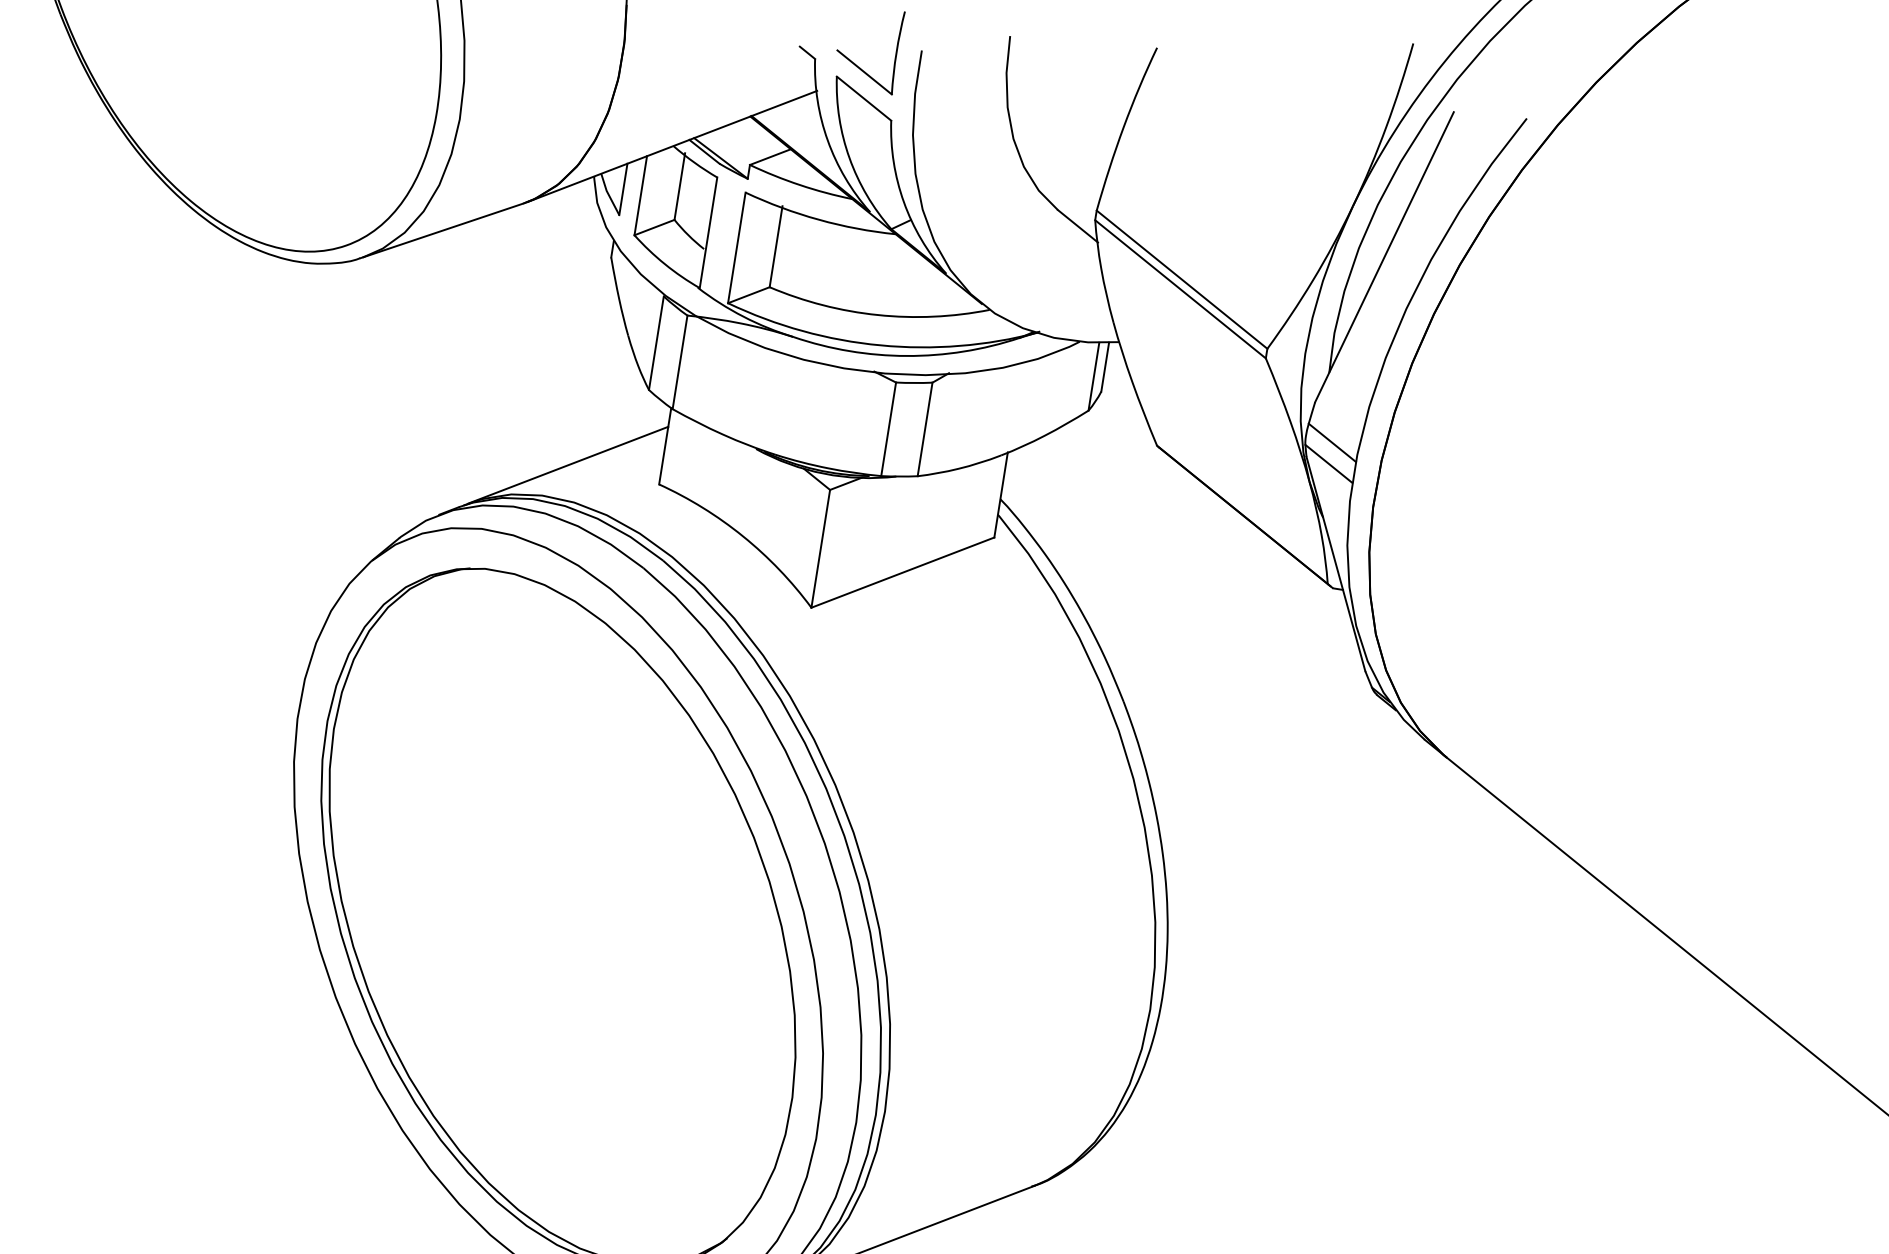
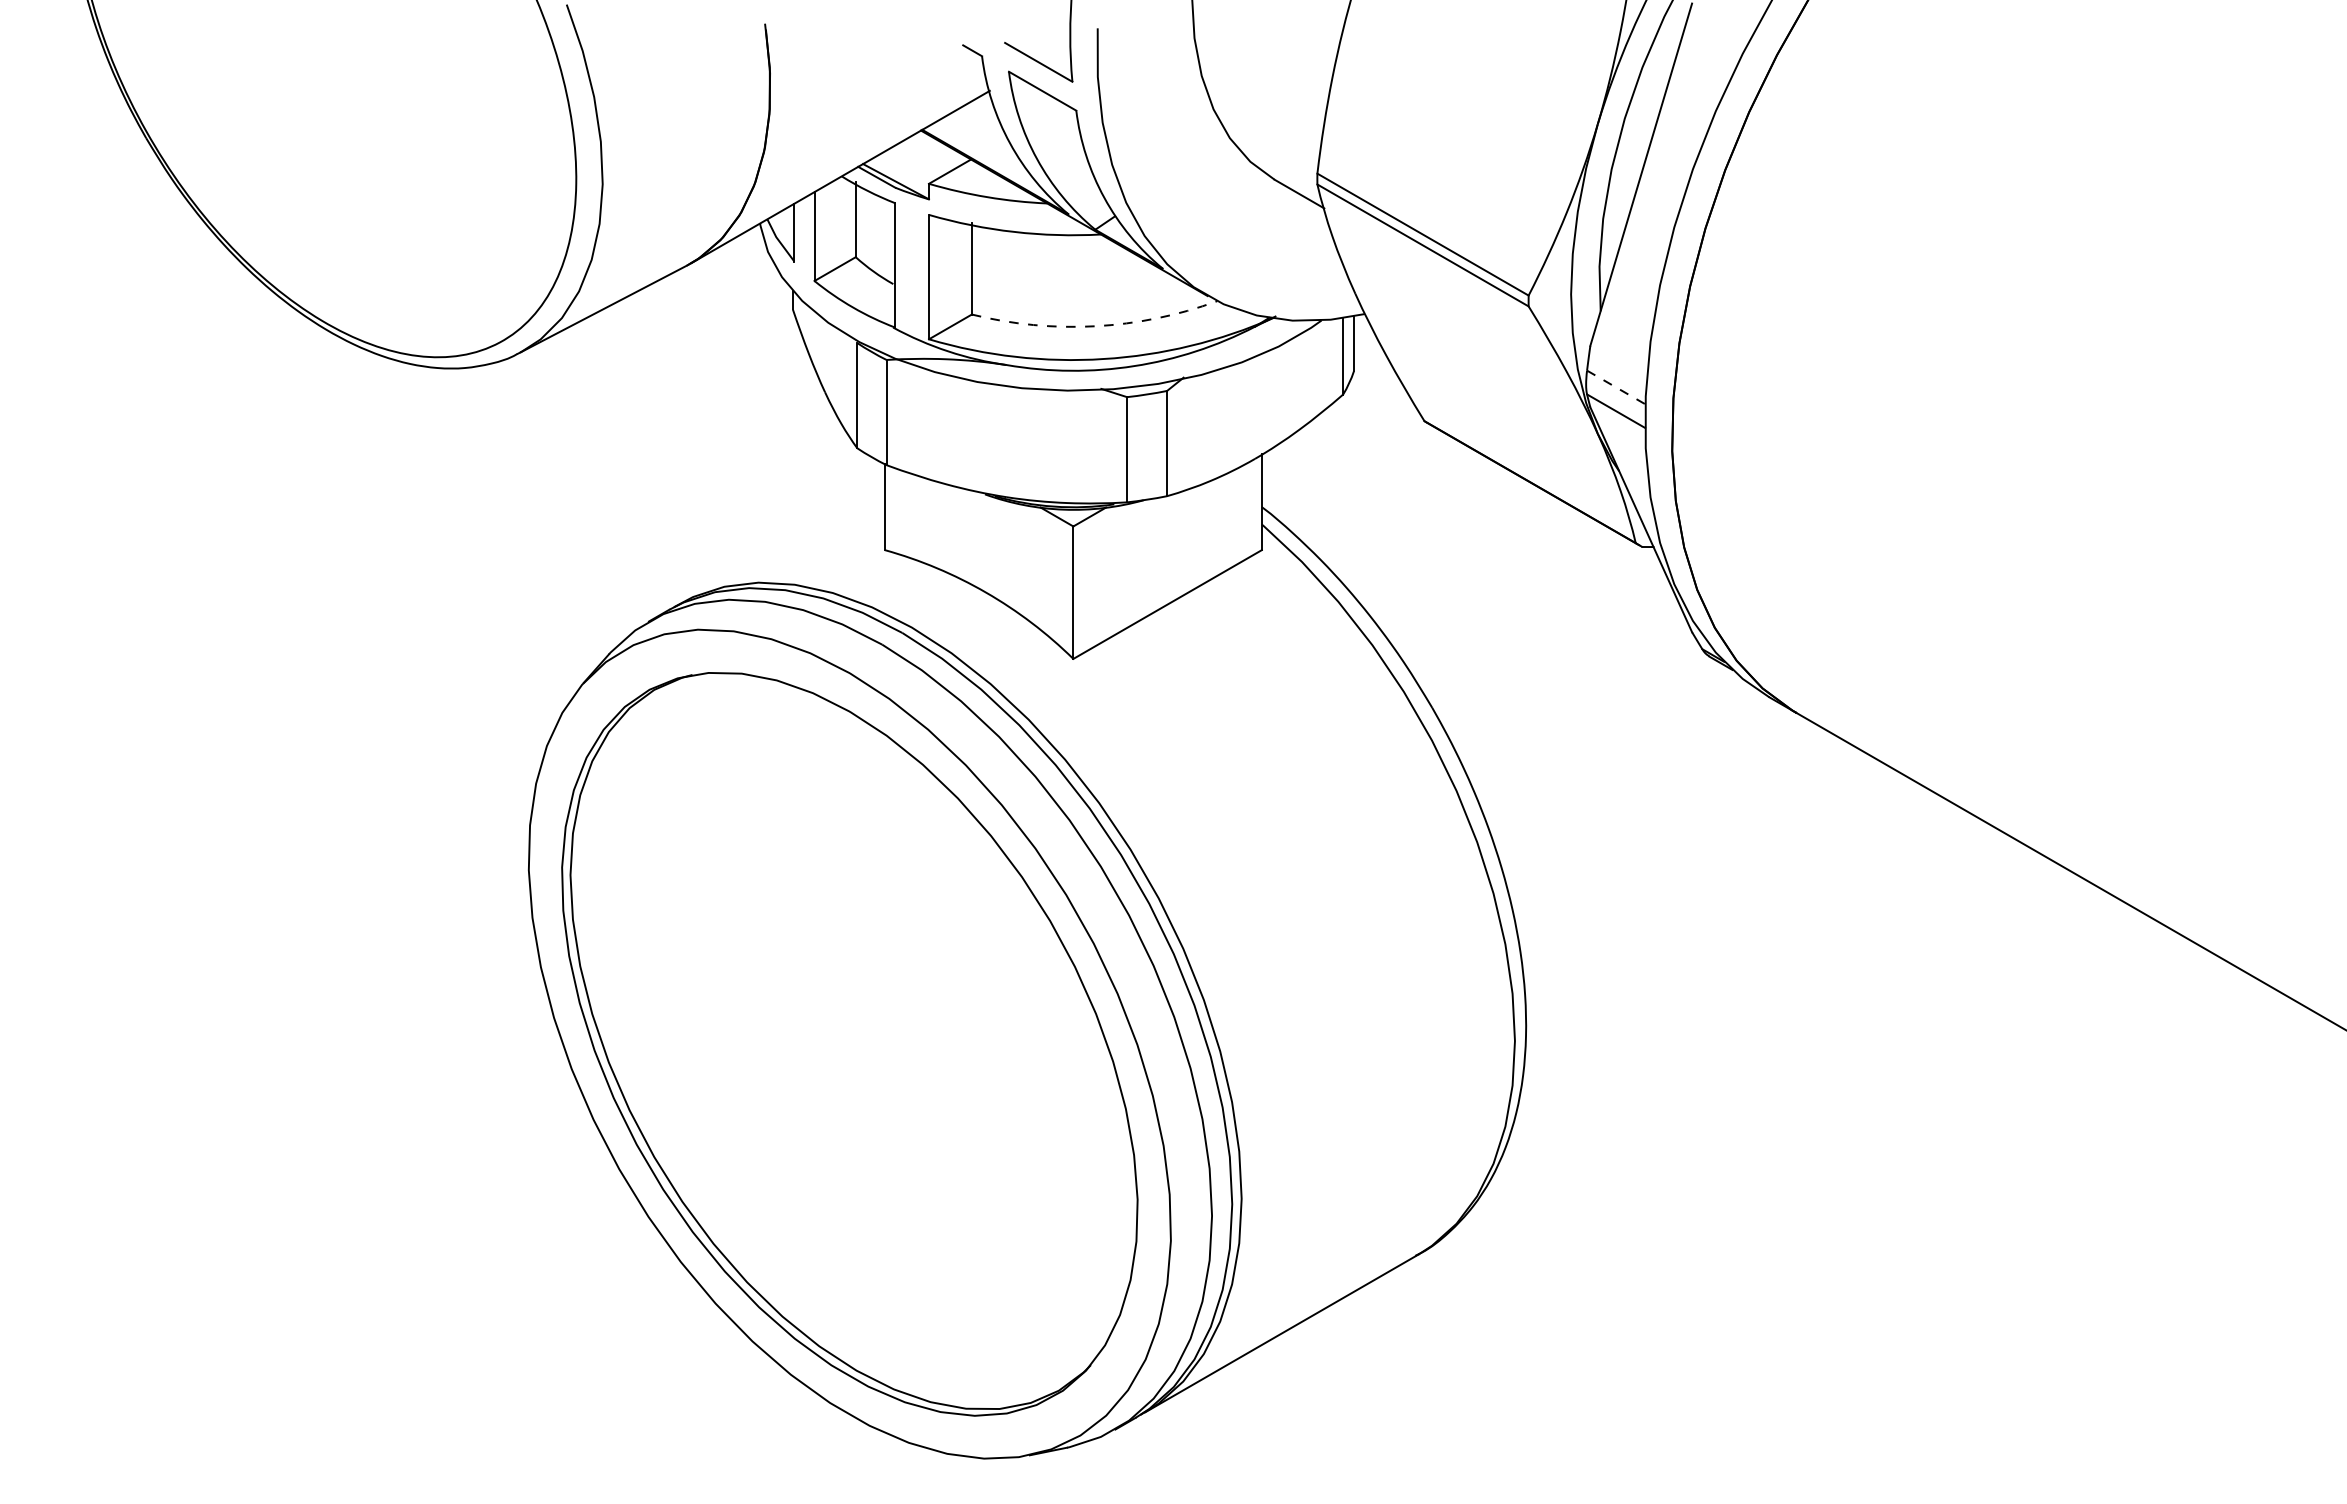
arc: (877, 315) -> (1095, 326), solid -> dashed
line: (1332, 442) -> (1616, 387), solid -> dashed
line: (568, 464) -> (781, 544), removed

